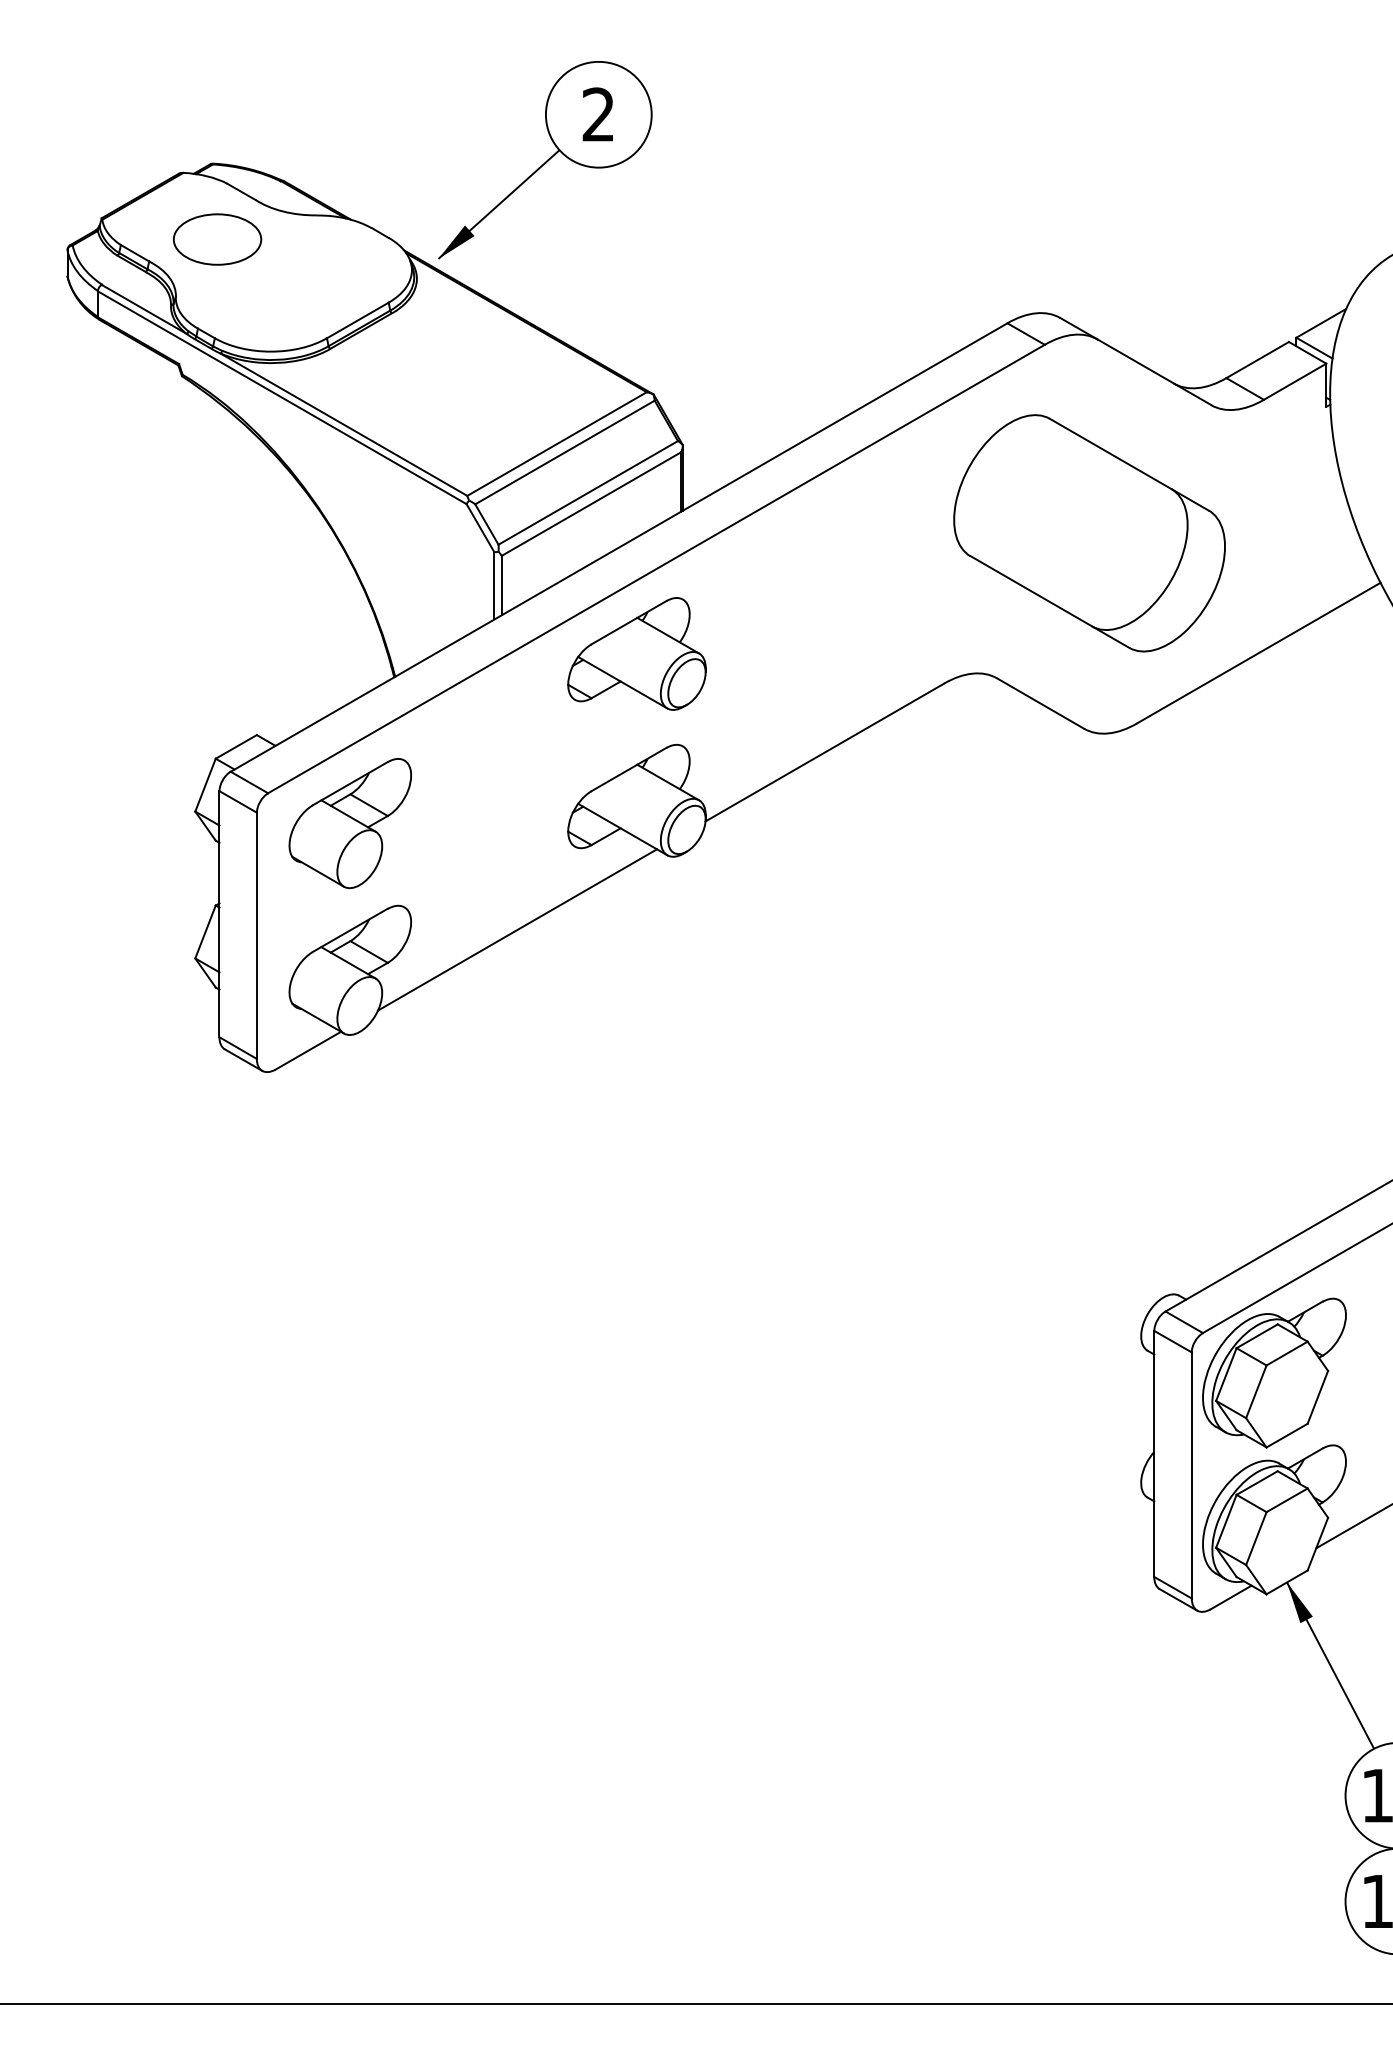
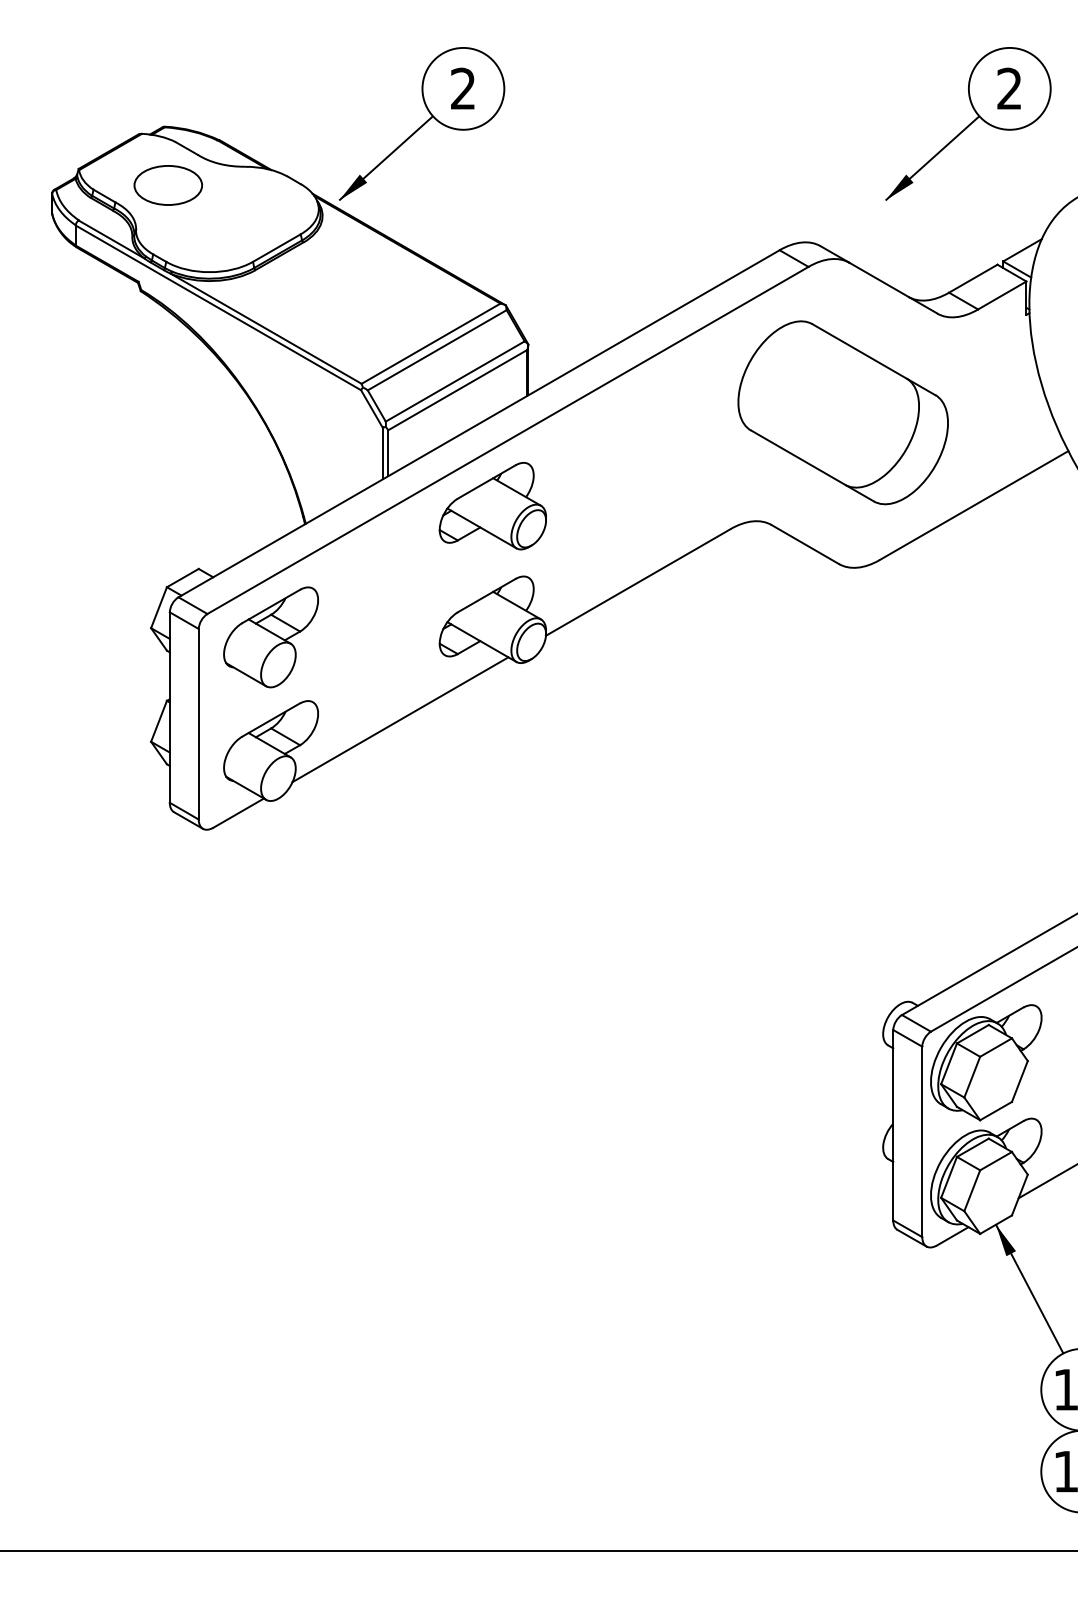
part: (1251, 160) -> (968, 124), added

